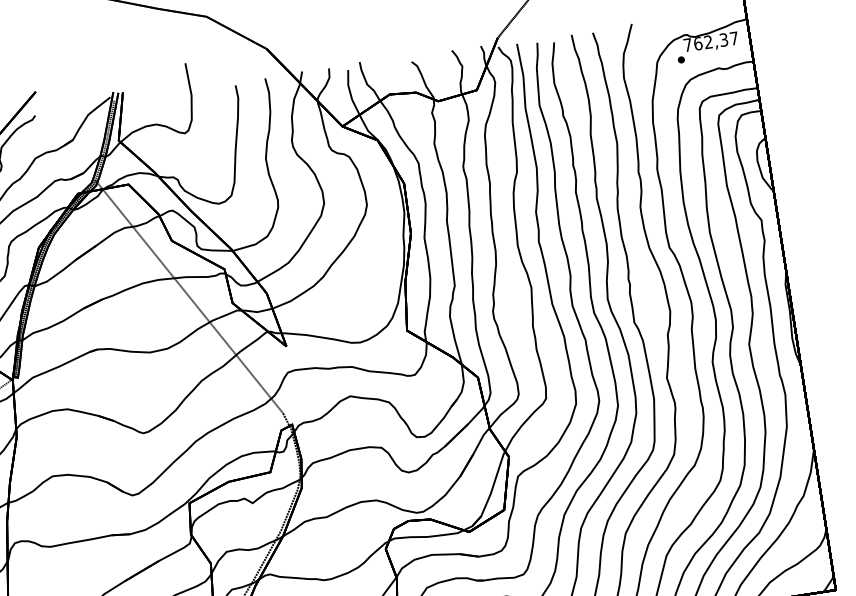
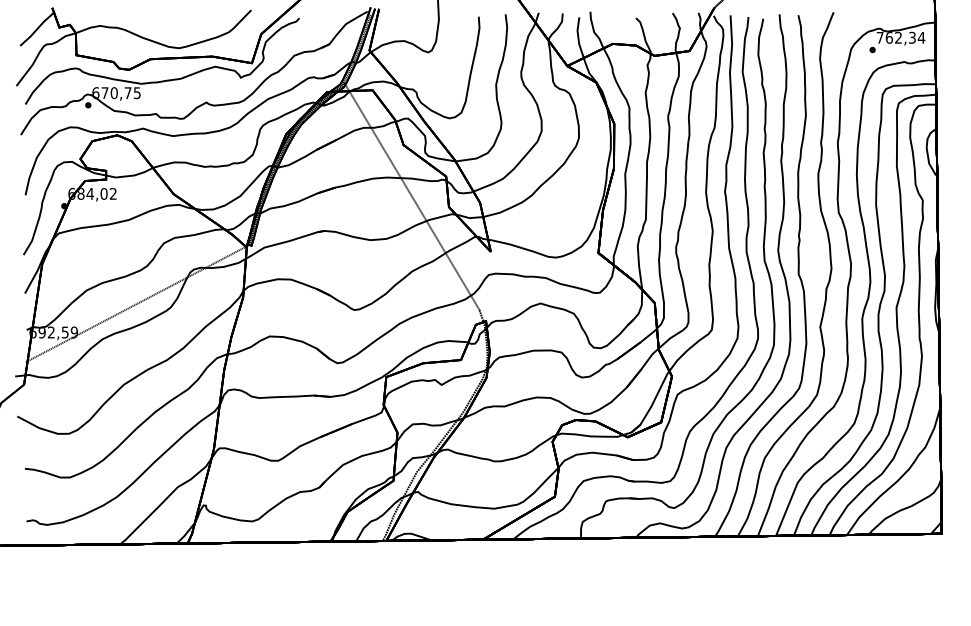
text: (734, 38) -> (921, 37), 762,37 -> 762,34

